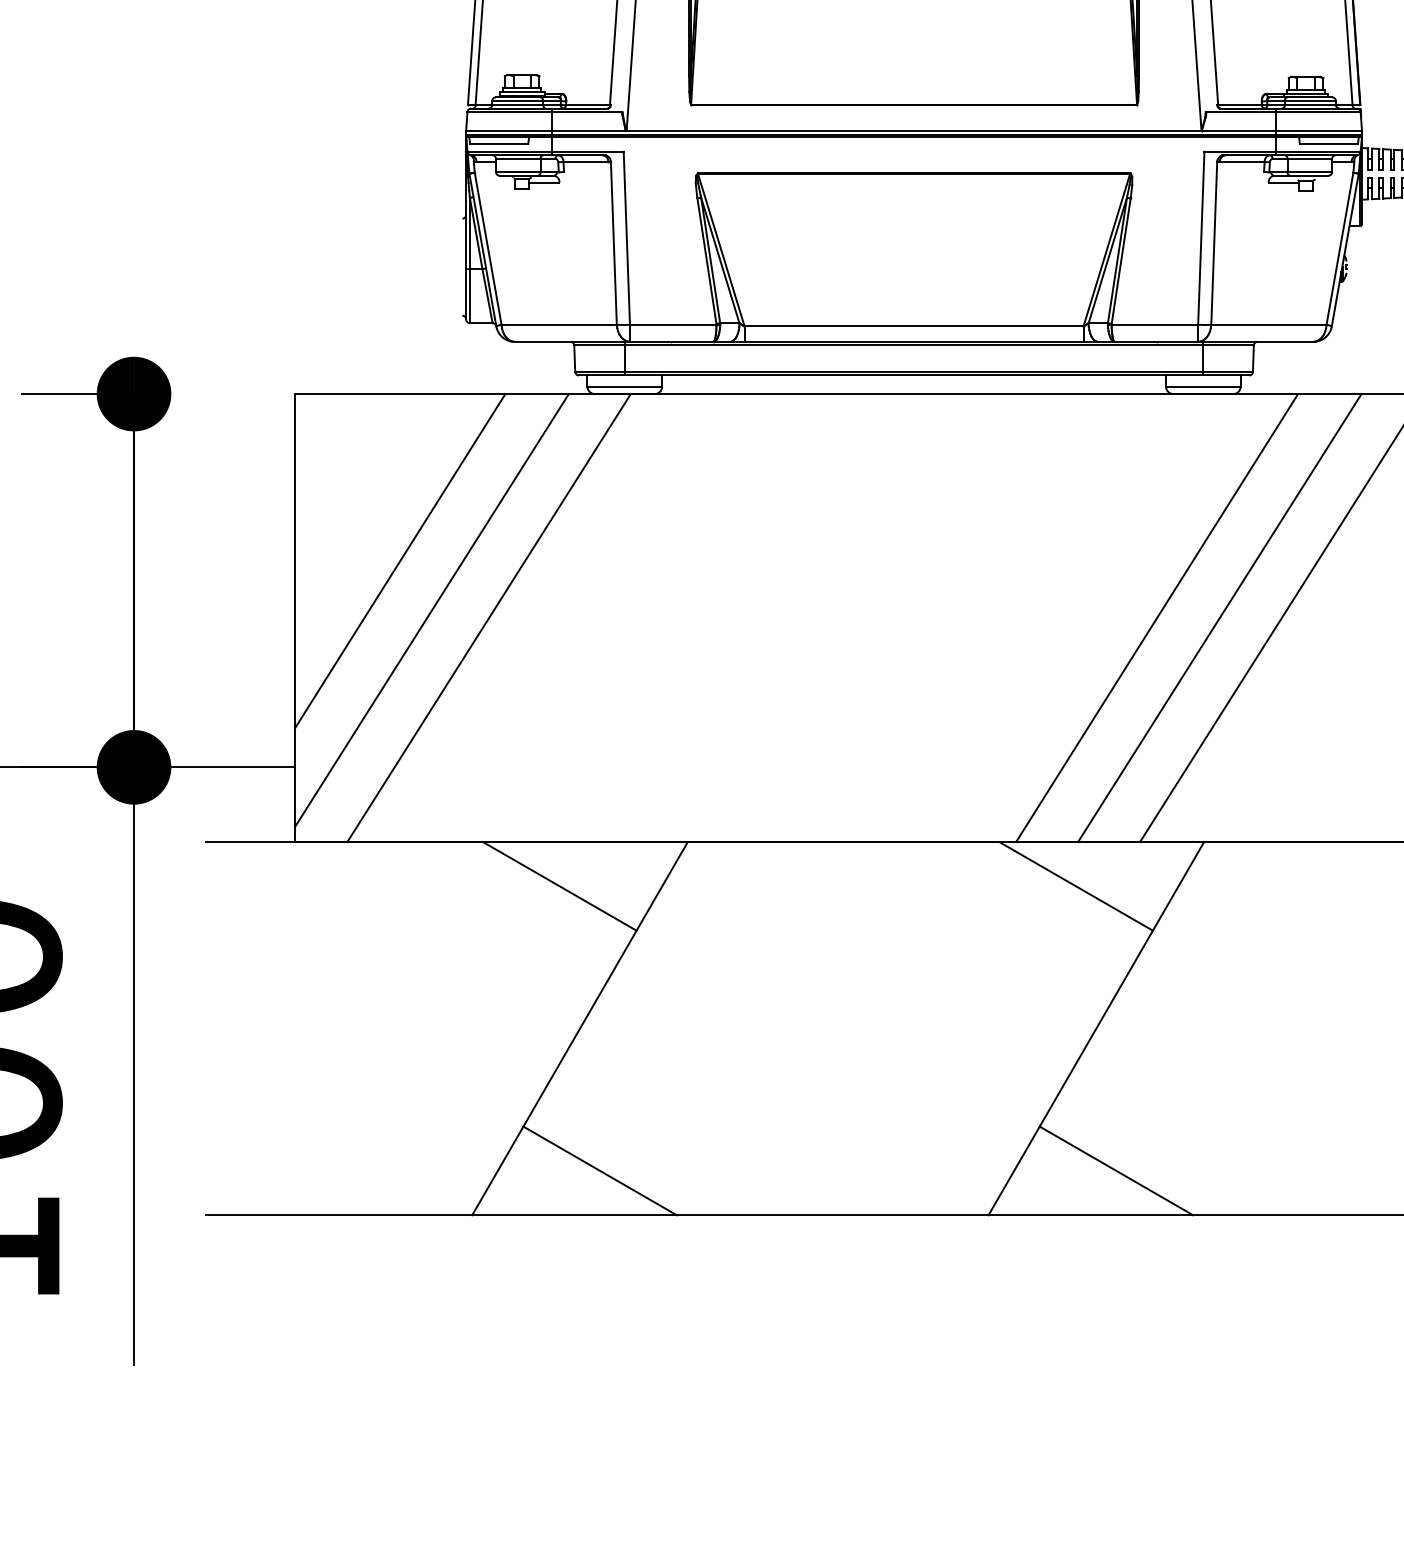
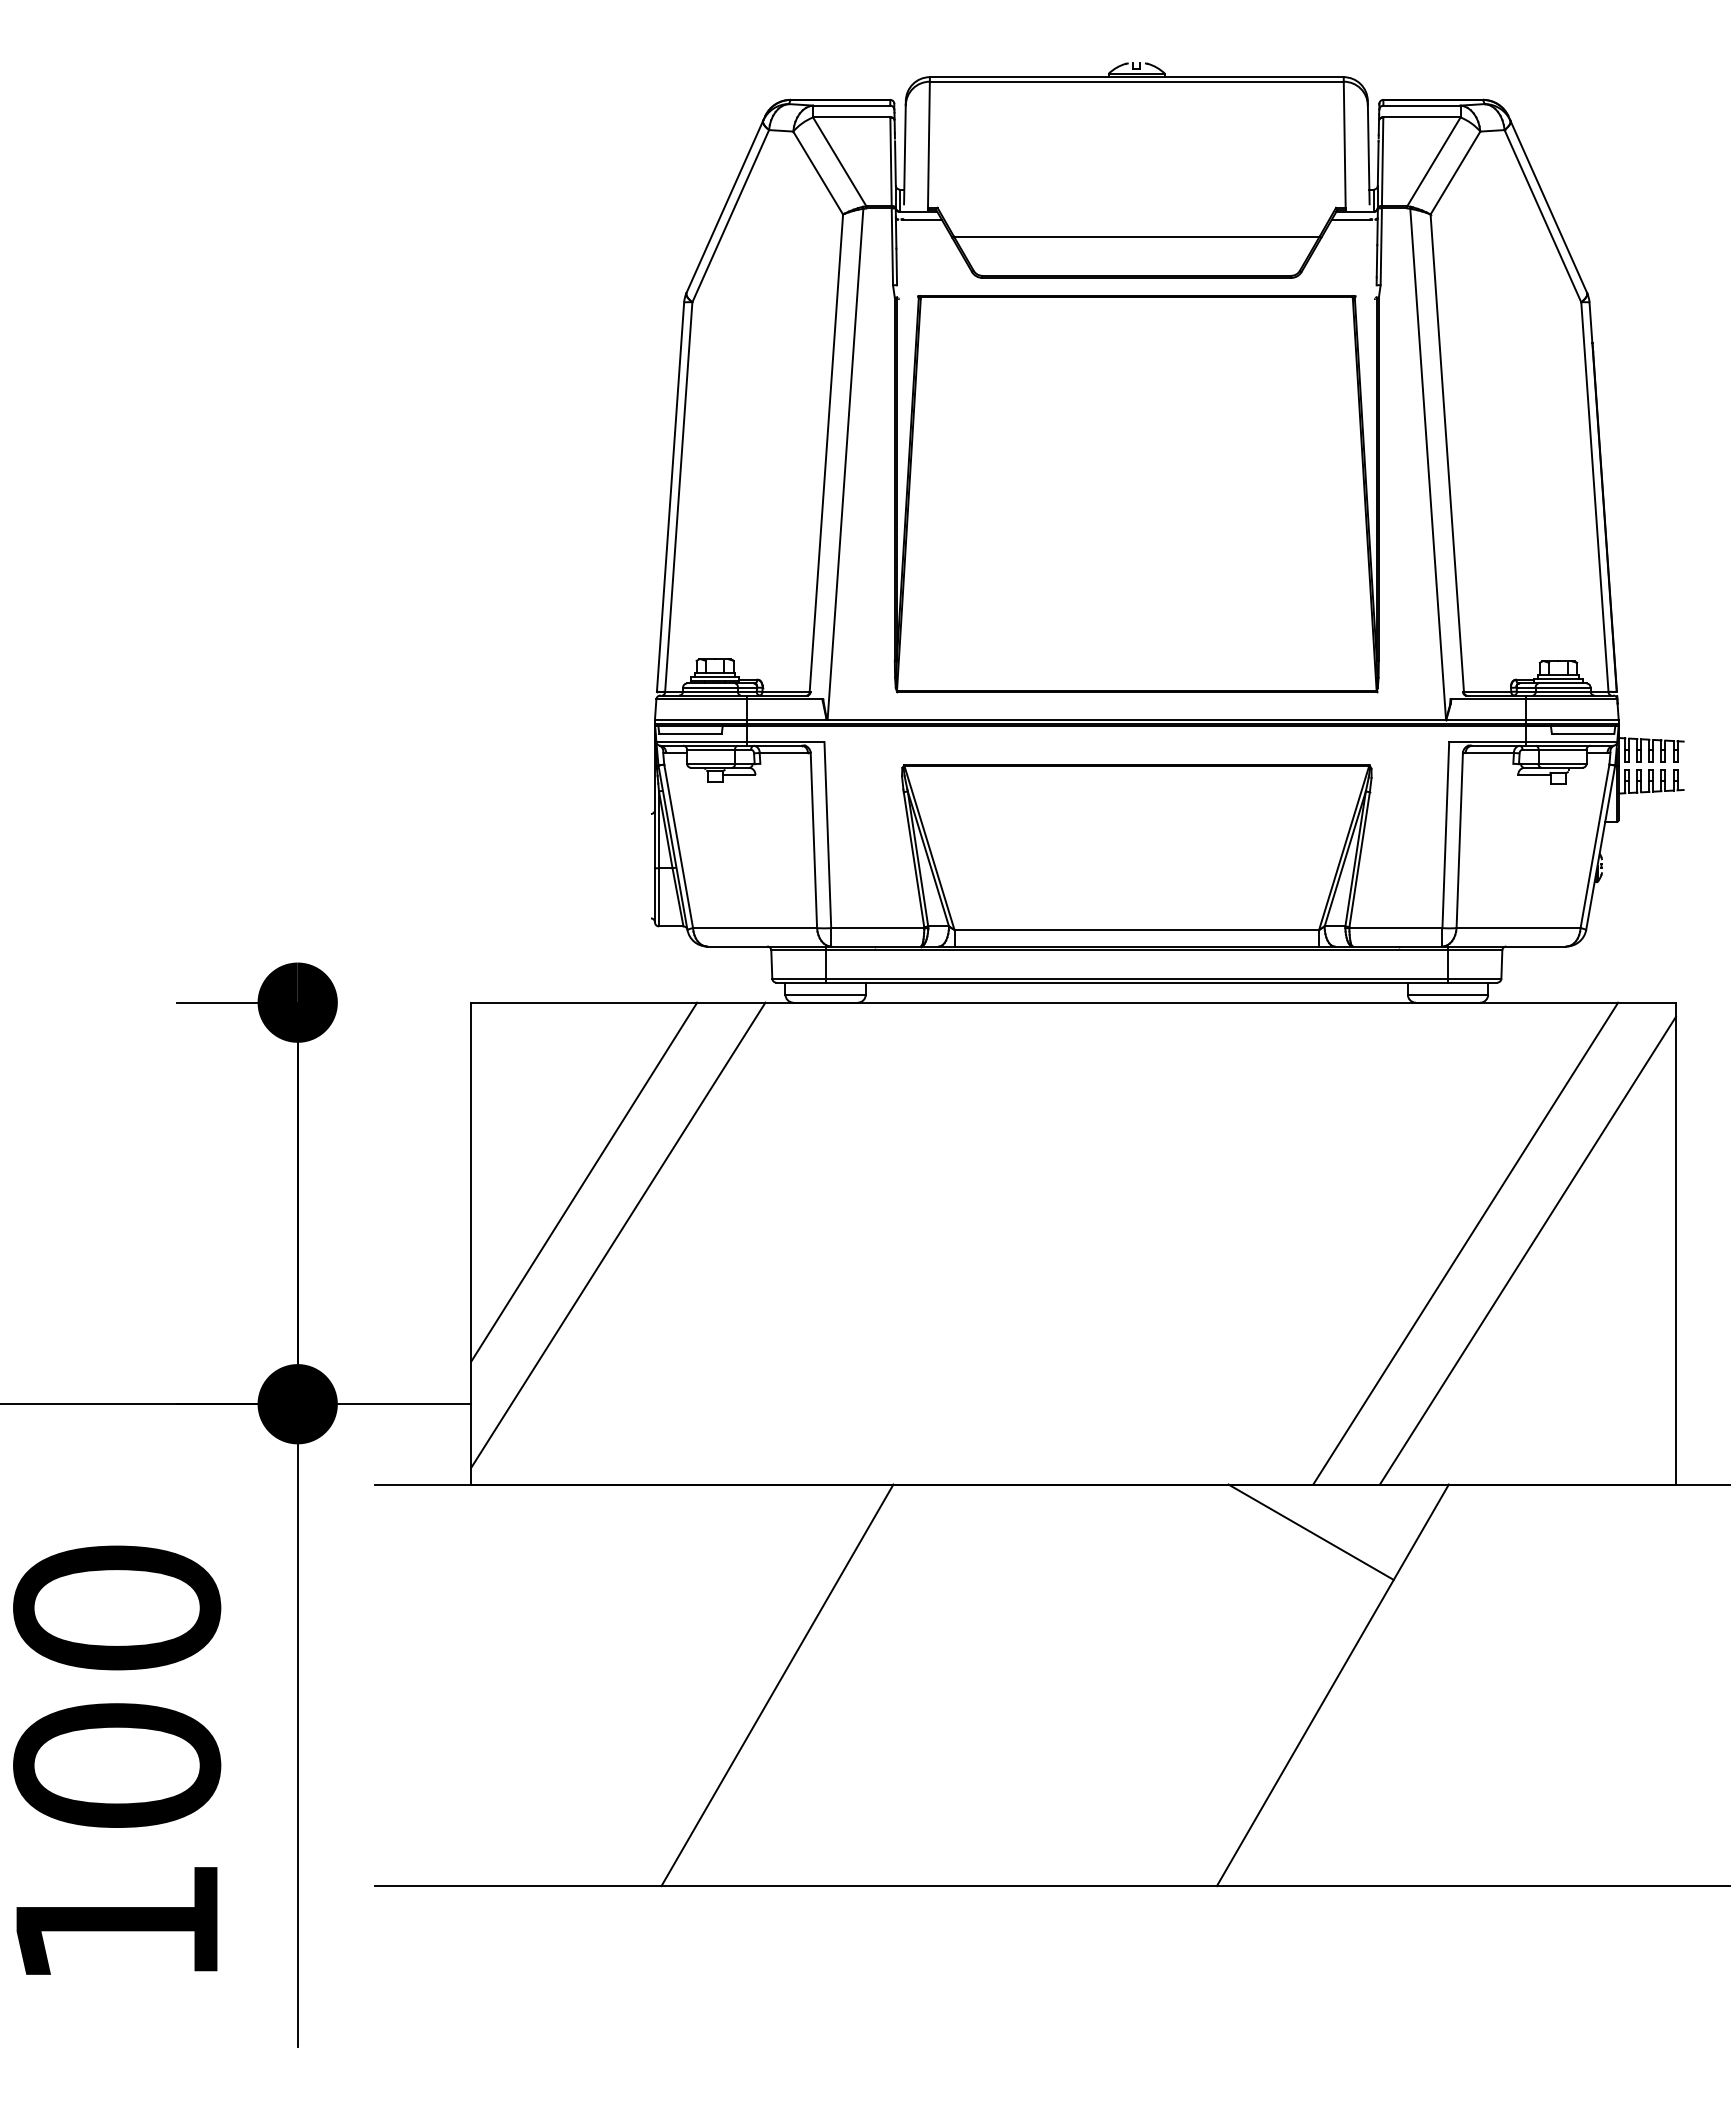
line: (488, 617) -> (679, 1243), removed
line: (1156, 617) -> (1397, 1243), removed
line: (559, 885) -> (755, 1531), removed
line: (599, 1171) -> (798, 1838), removed
line: (1116, 1171) -> (1354, 1838), removed

